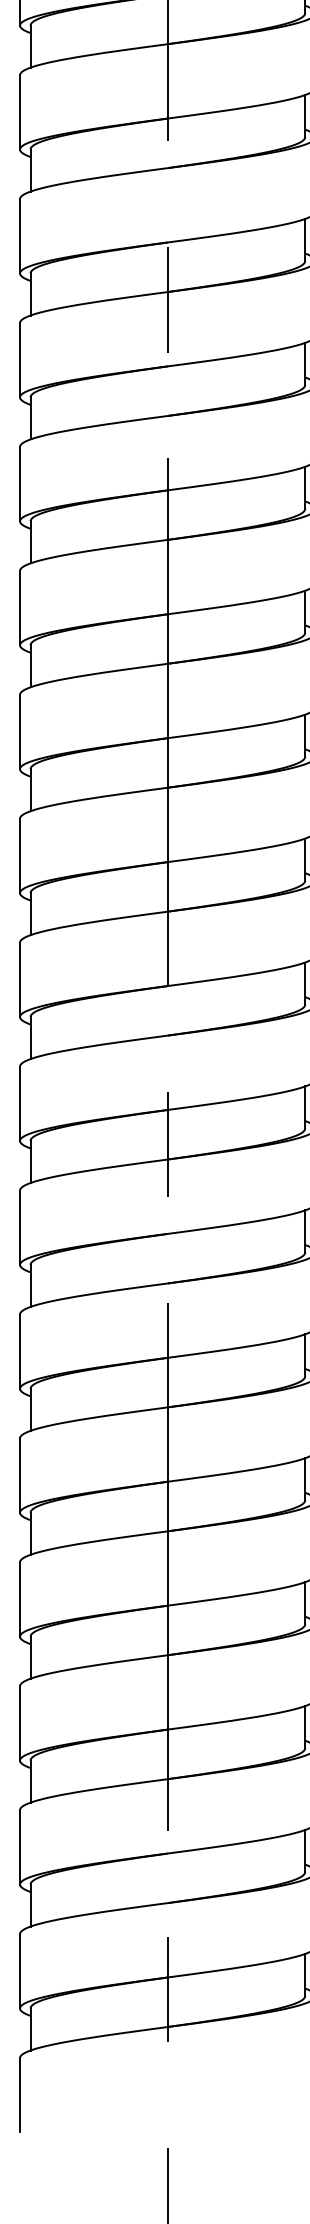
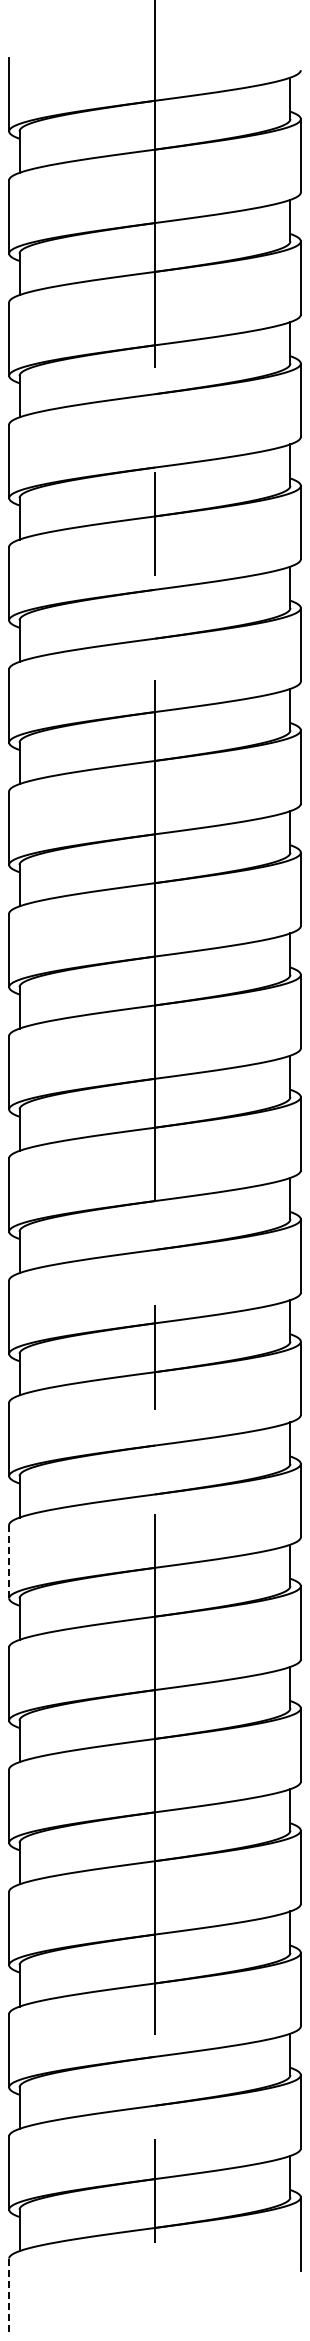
line: (20, 1351) -> (9, 1561), solid -> dashed
line: (20, 2095) -> (9, 2295), solid -> dashed

